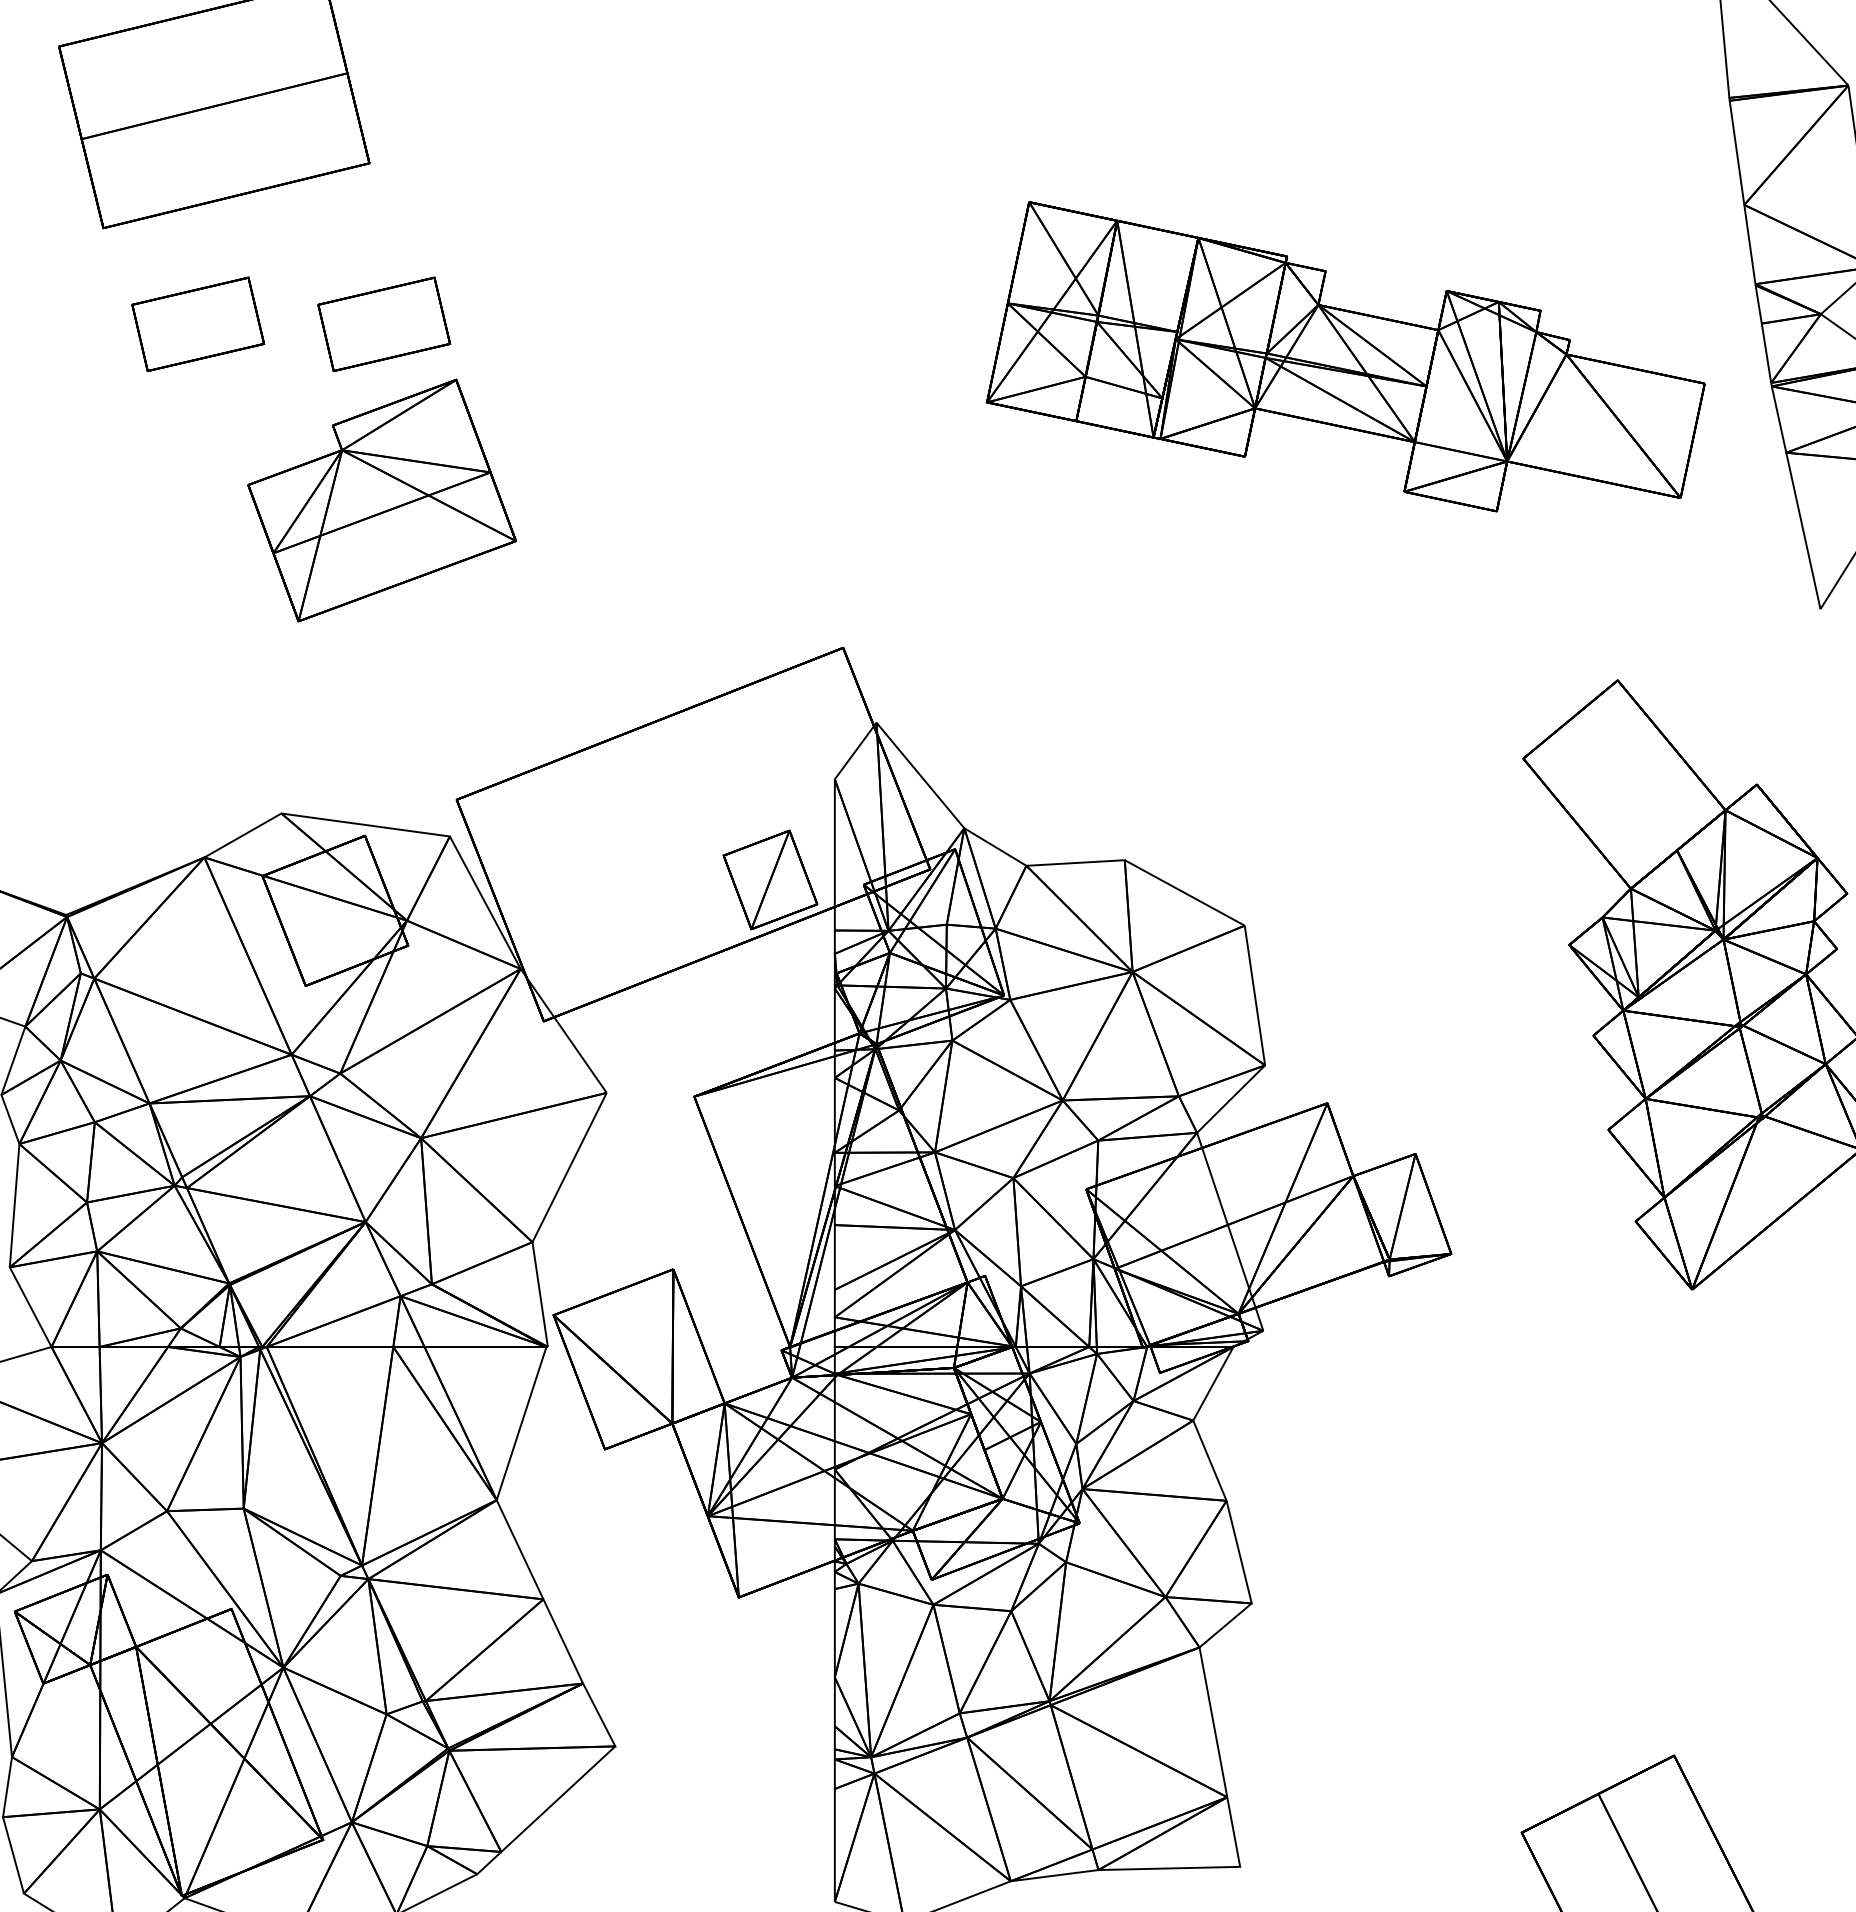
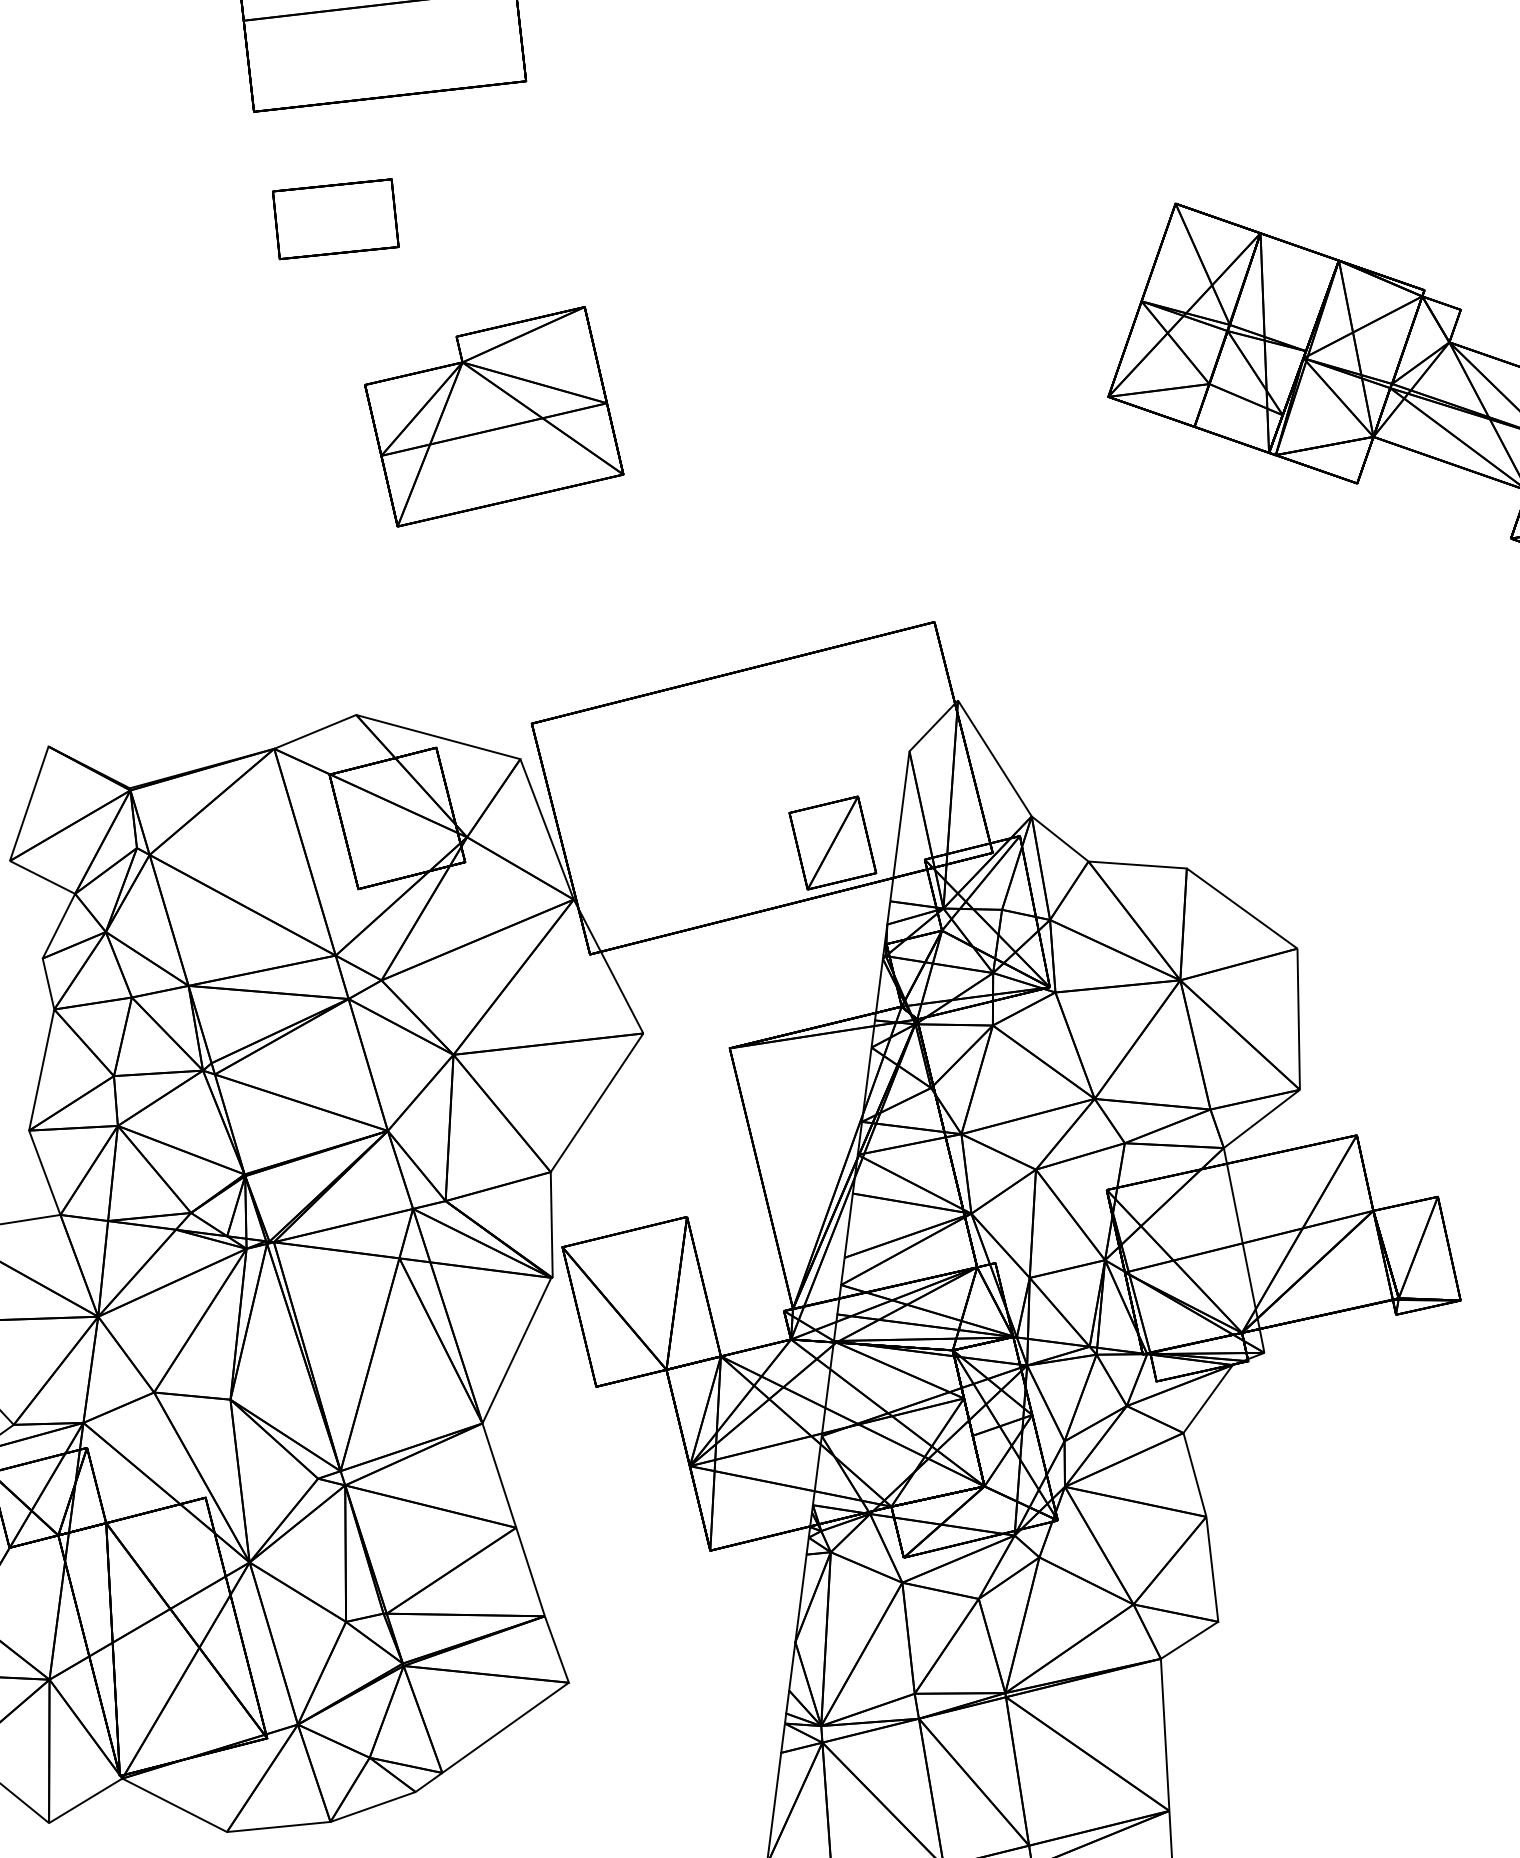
part: (384, 324) -> (520, 243), removed

